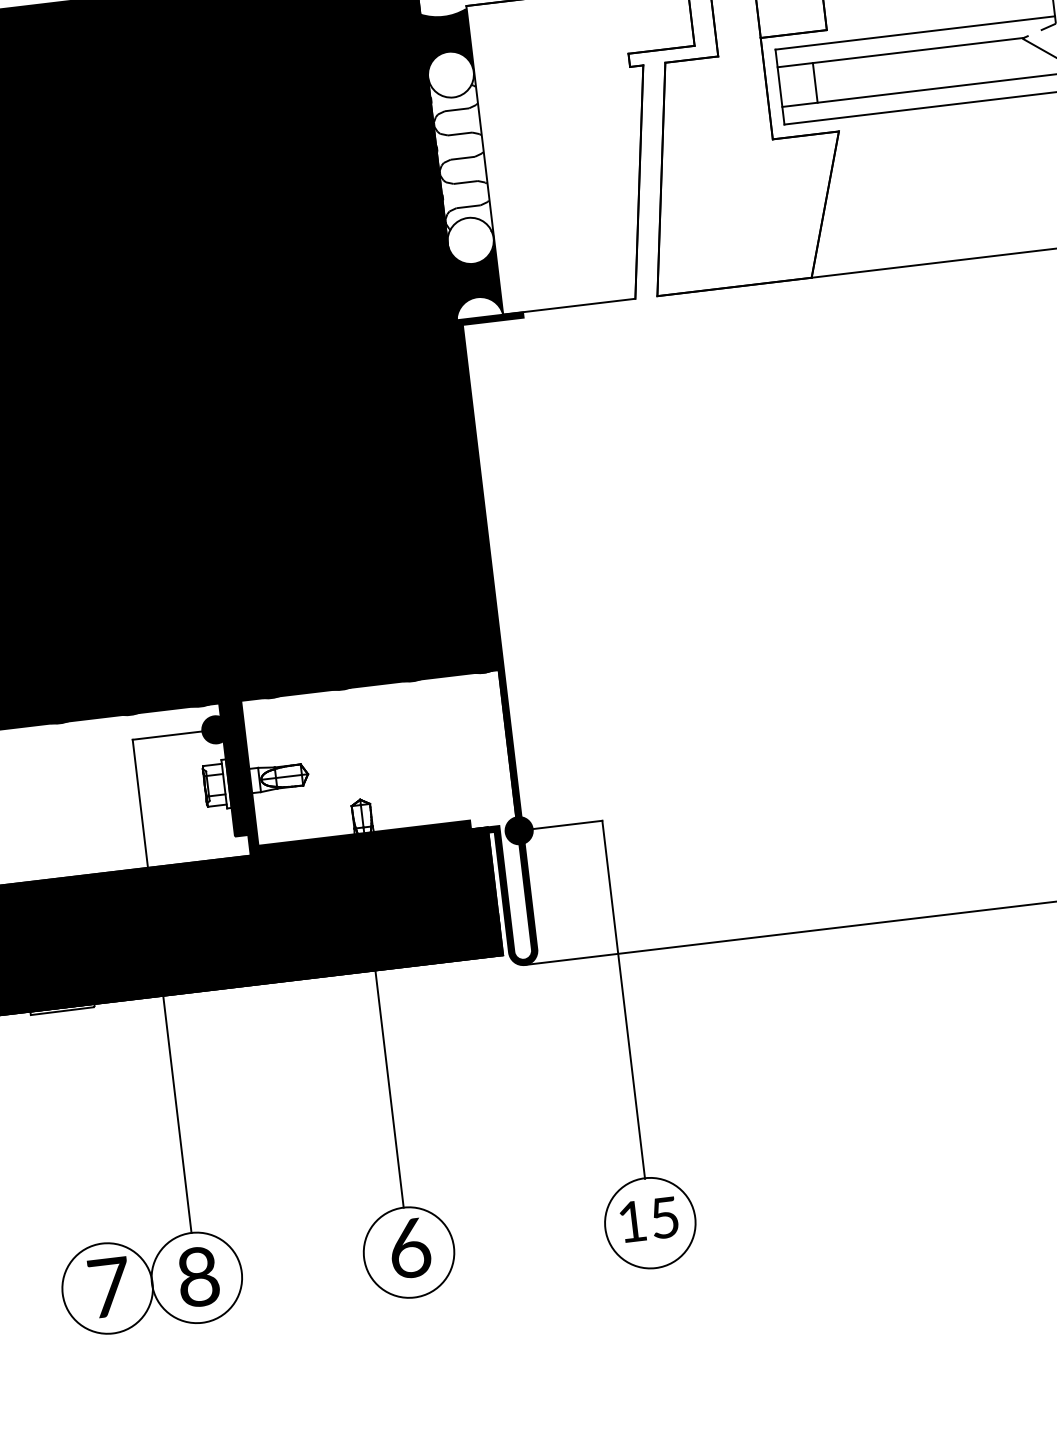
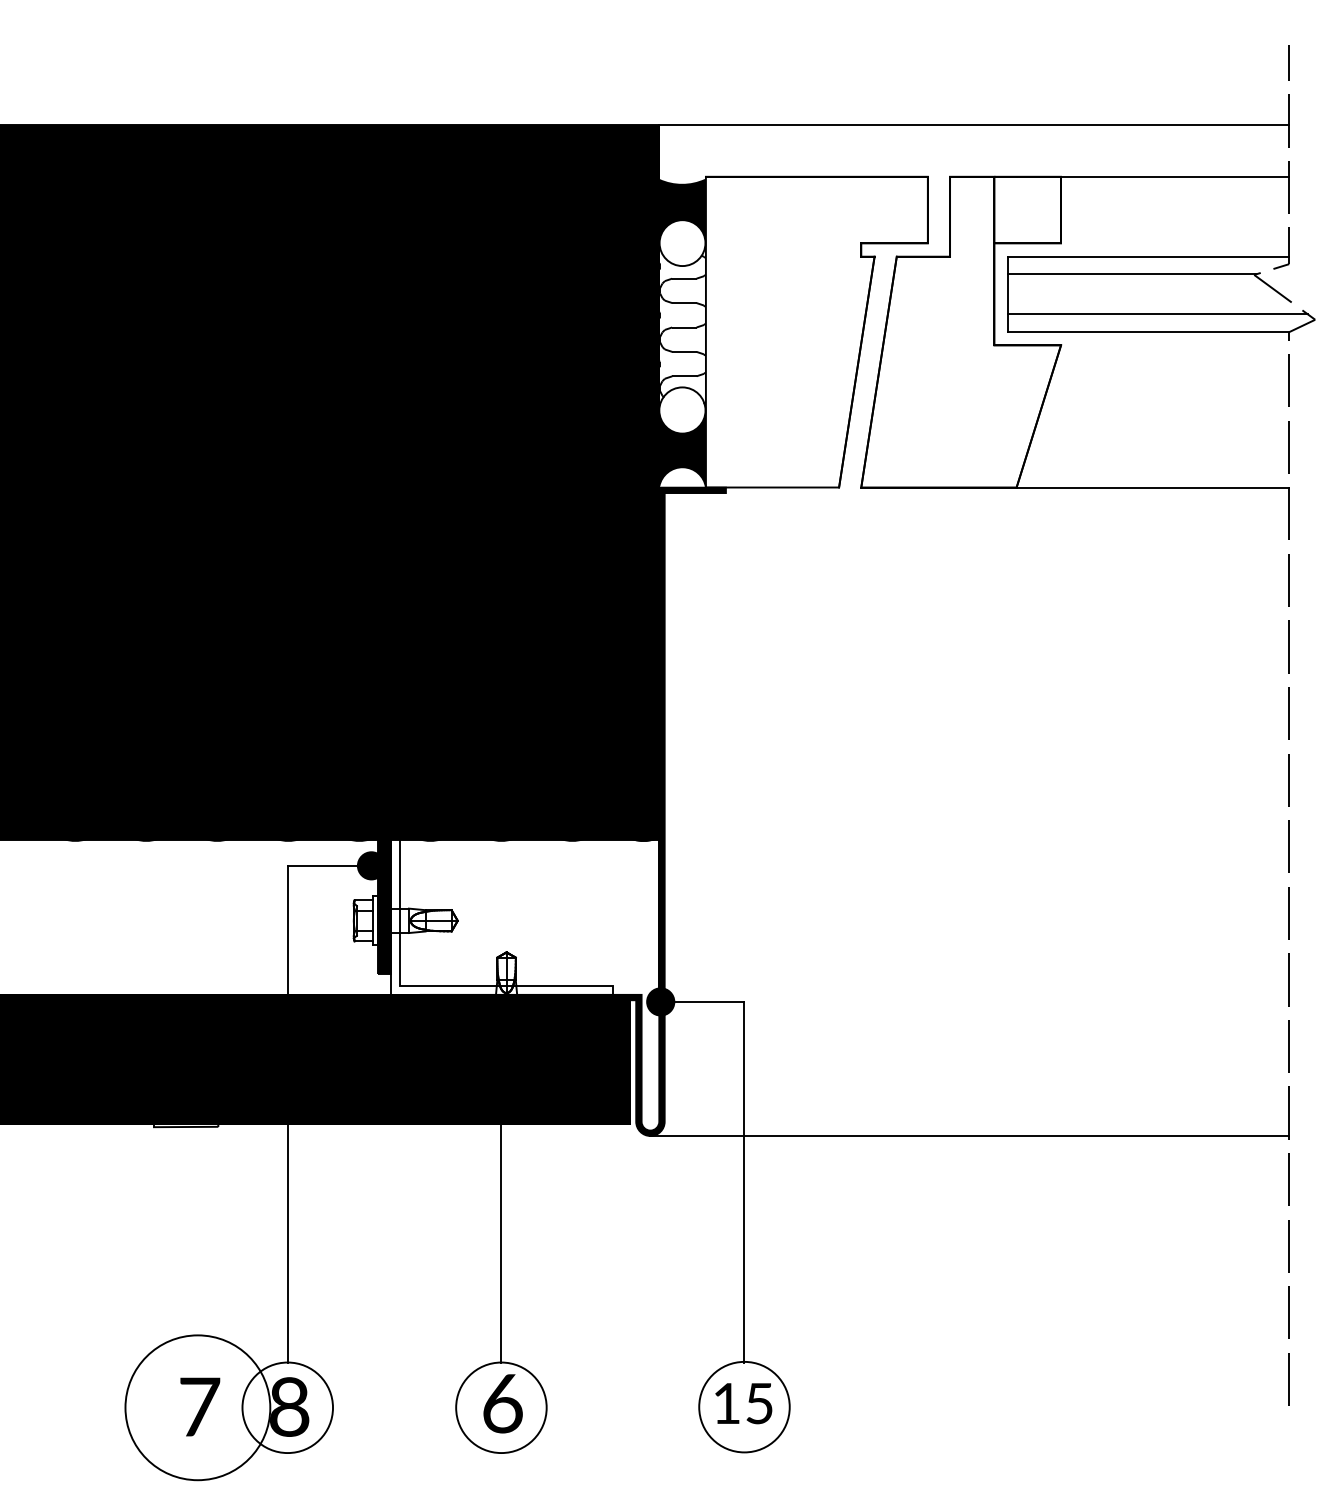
line: (815, 82) -> (1043, 294), removed
fill: (345, 710) -> (502, 861), removed
circle: (107, 1288) -> (197, 1407), size x1.6

